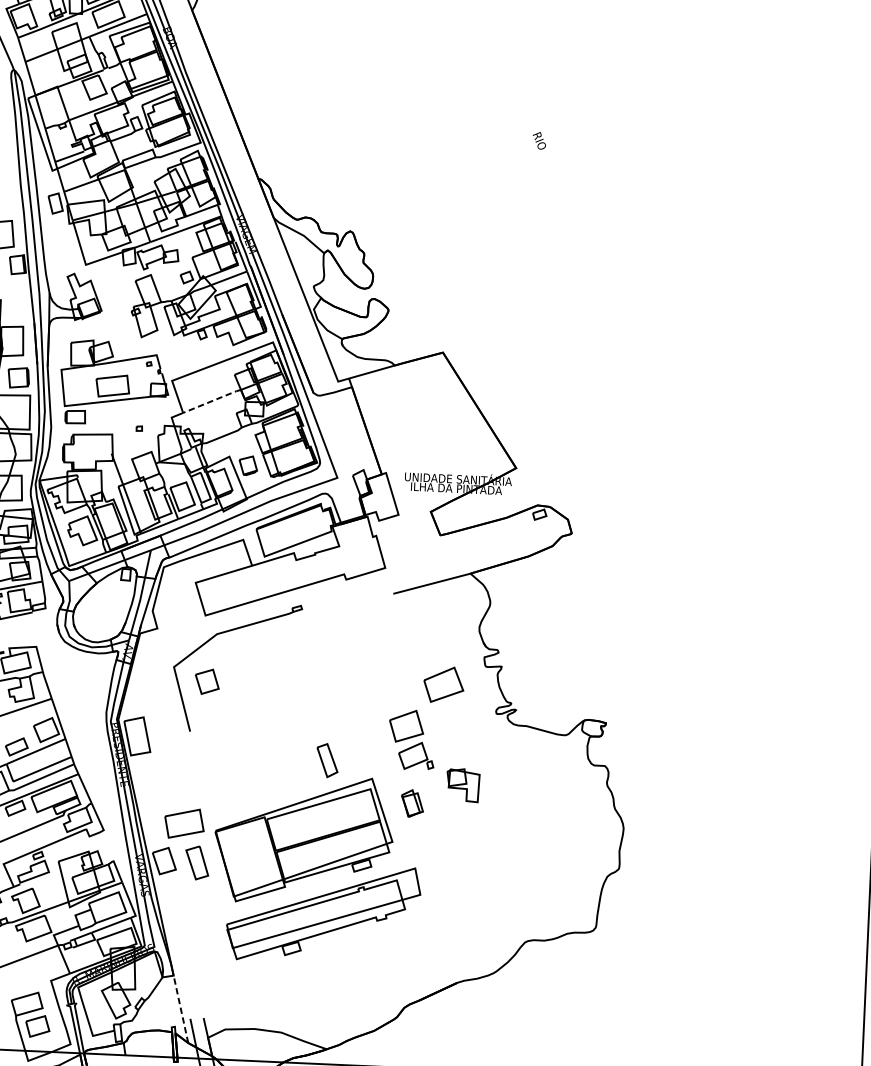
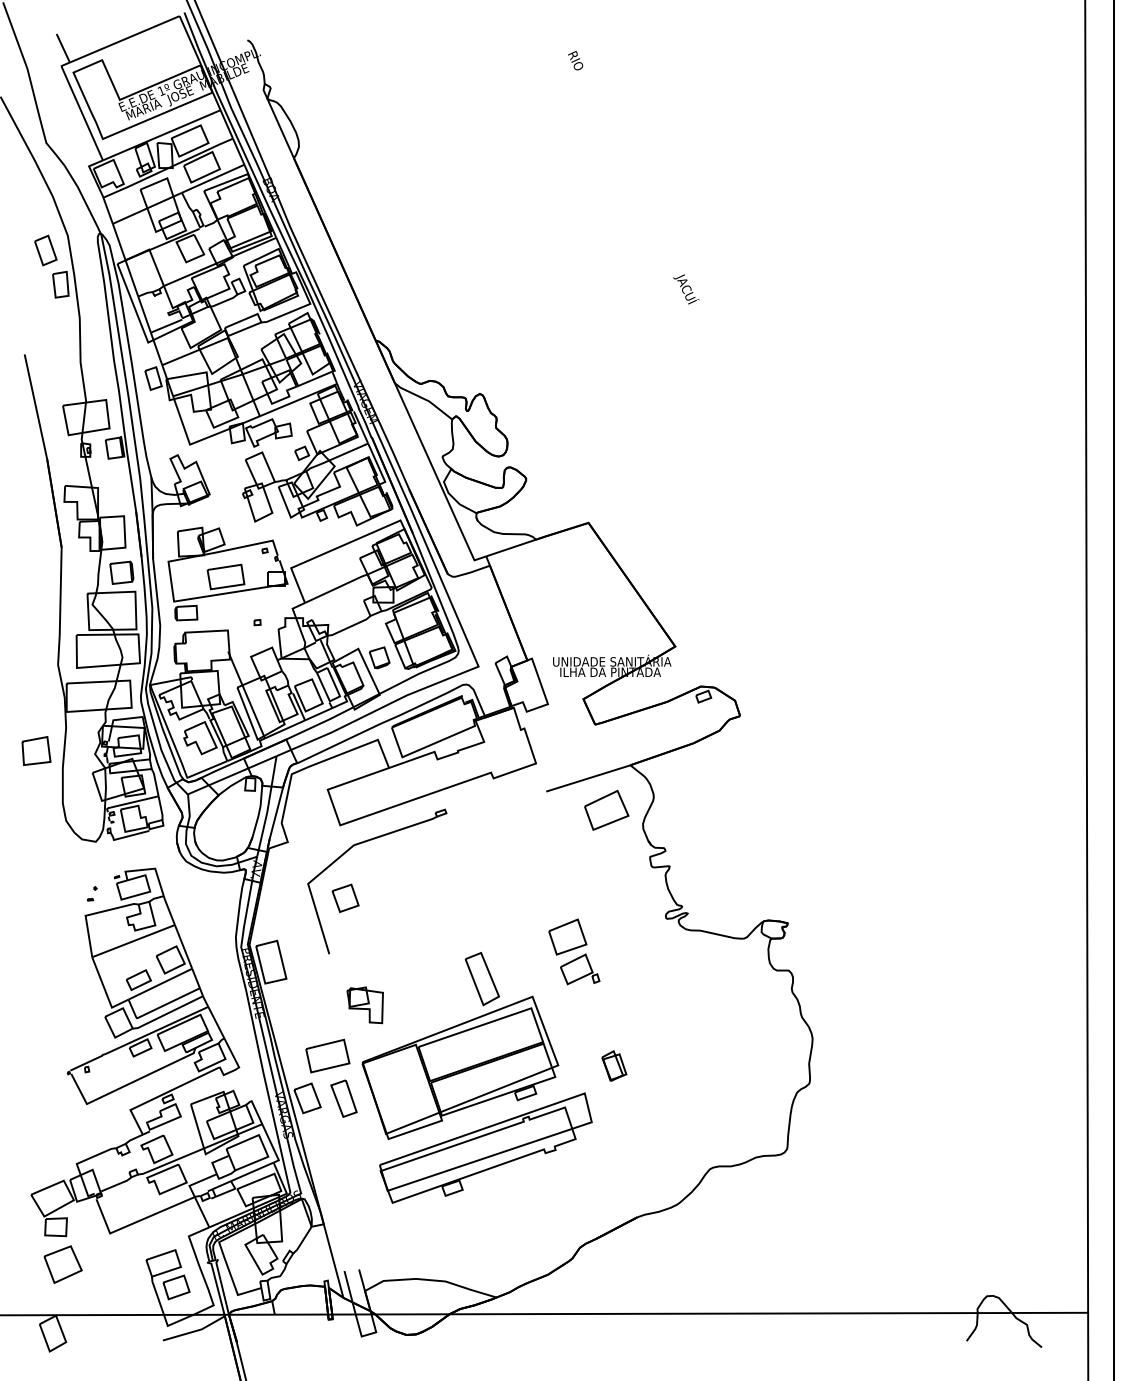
text: (541, 145) -> (686, 289), RIO -> JACUÍ
line: (212, 401) -> (336, 588), dashed -> solid
part: (443, 684) -> (606, 809), moved
part: (326, 760) -> (481, 978), size x1.43
part: (462, 785) -> (364, 1005), moved
part: (412, 803) -> (614, 1065), moved
line: (180, 1008) -> (333, 1260), dashed -> solid

